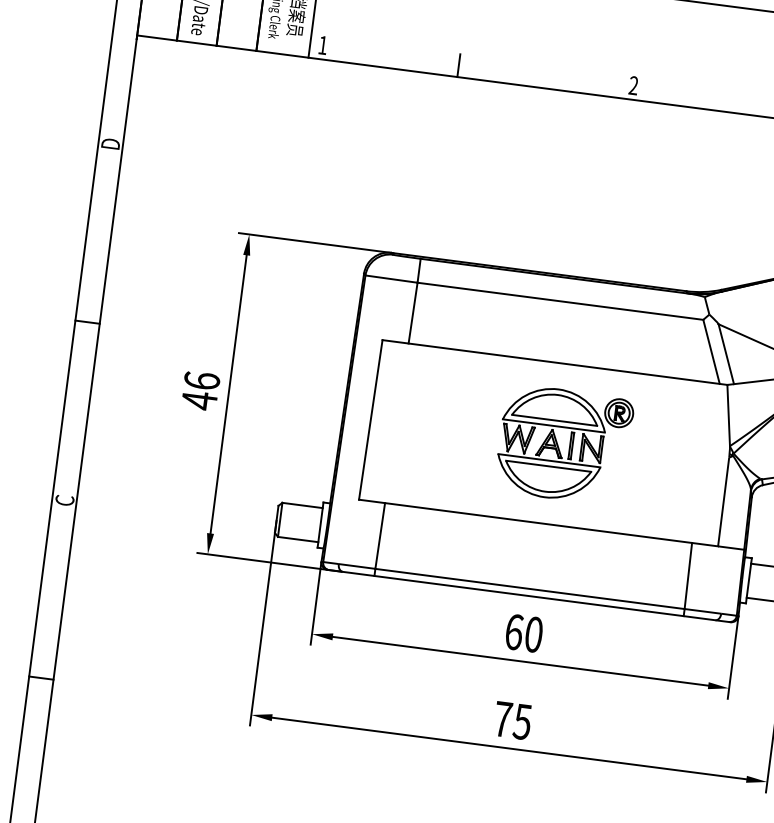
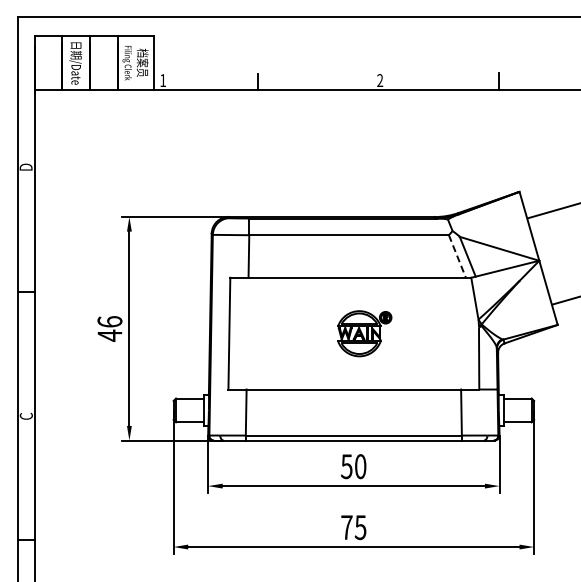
line: (711, 351) -> (457, 256), solid -> dashed
part: (564, 444) -> (364, 333), size x0.6
text: (513, 631) -> (346, 466), 60 -> 50

